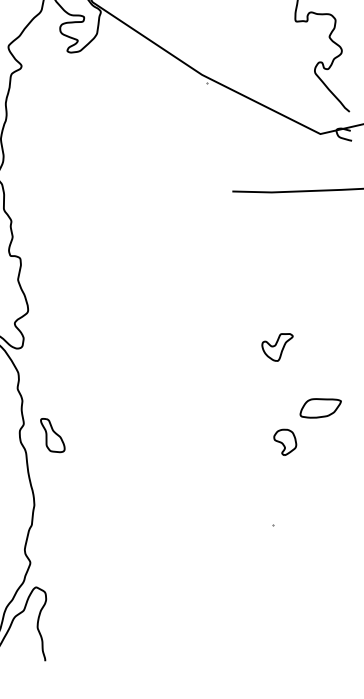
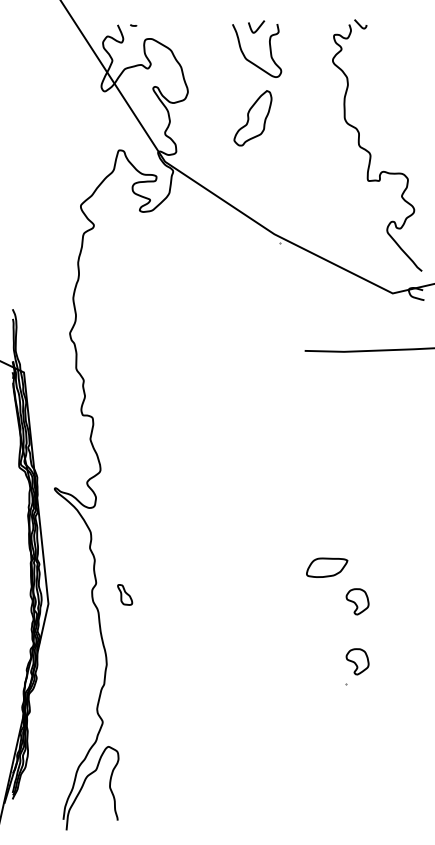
part: (277, 347) -> (349, 506), removed
part: (321, 408) -> (327, 567), moved
part: (52, 435) -> (124, 594), size x0.6
part: (285, 502) -> (357, 661), added

